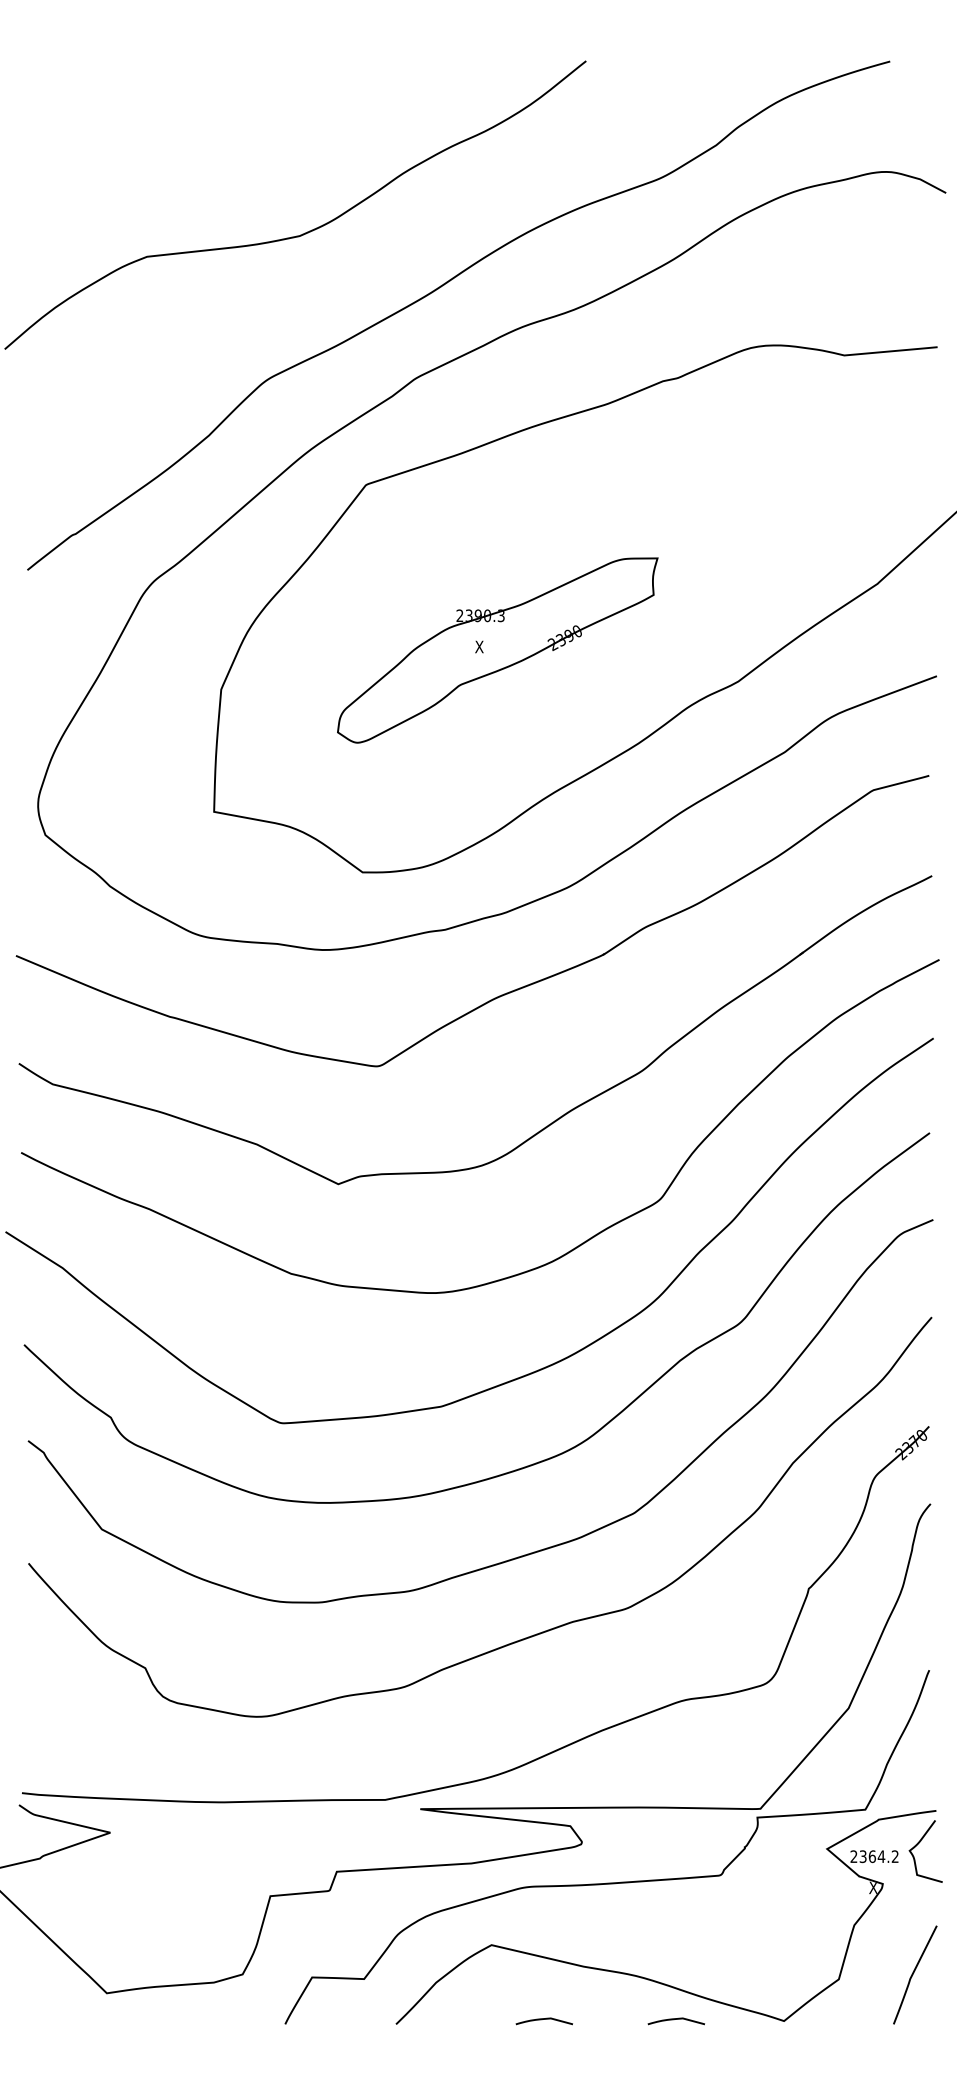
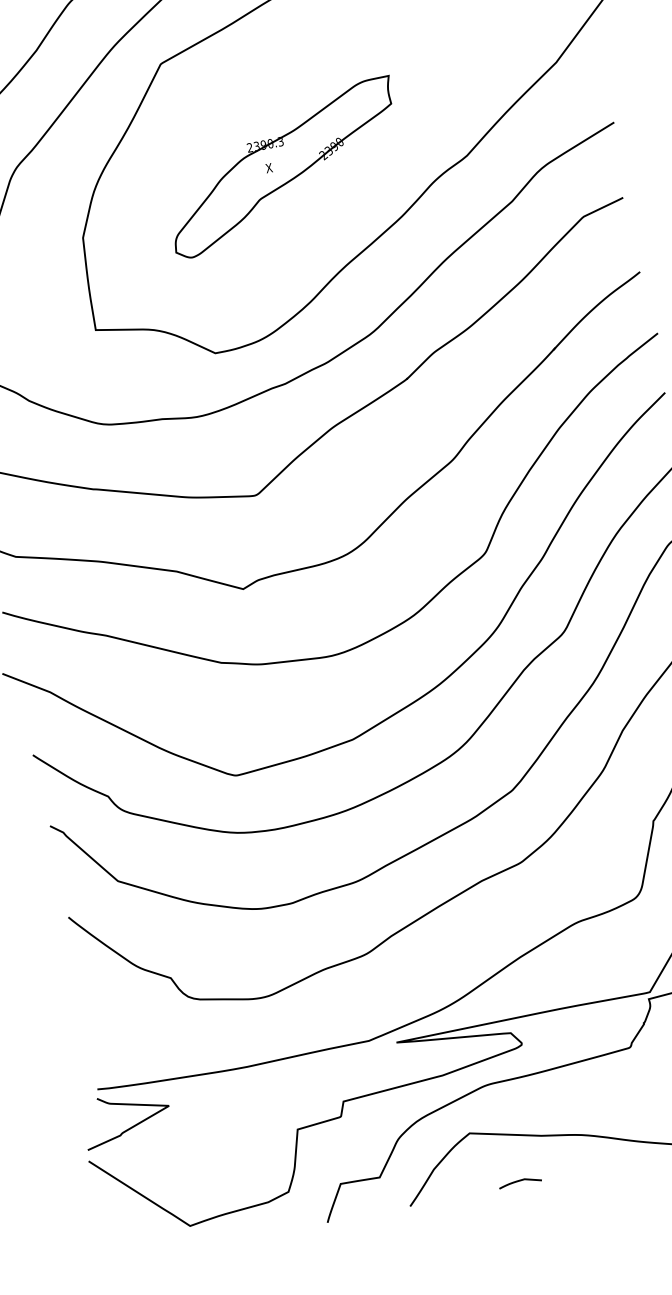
curve: (675, 2019) -> (617, 1161), removed

